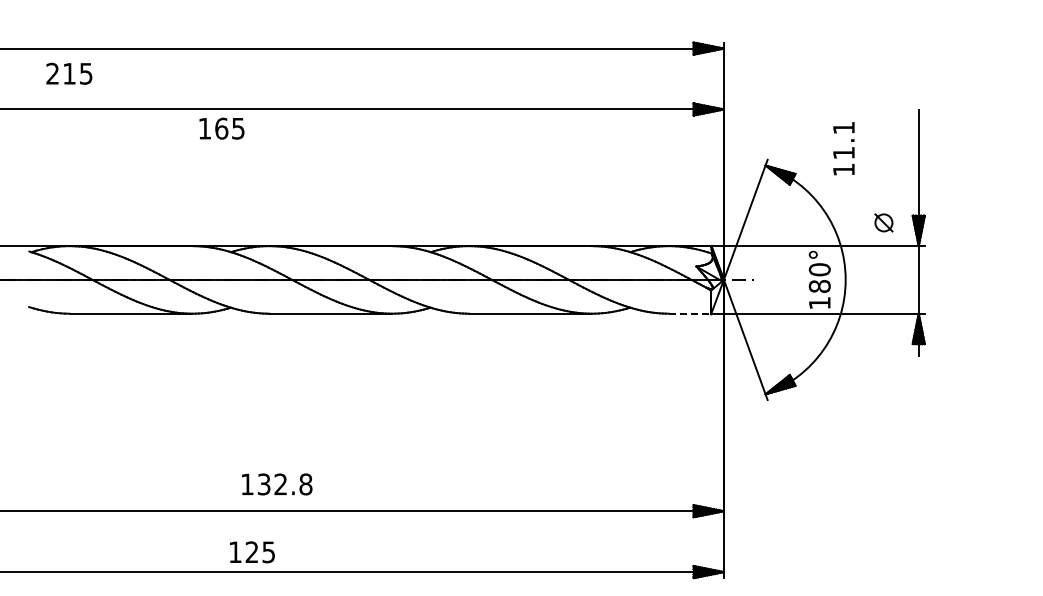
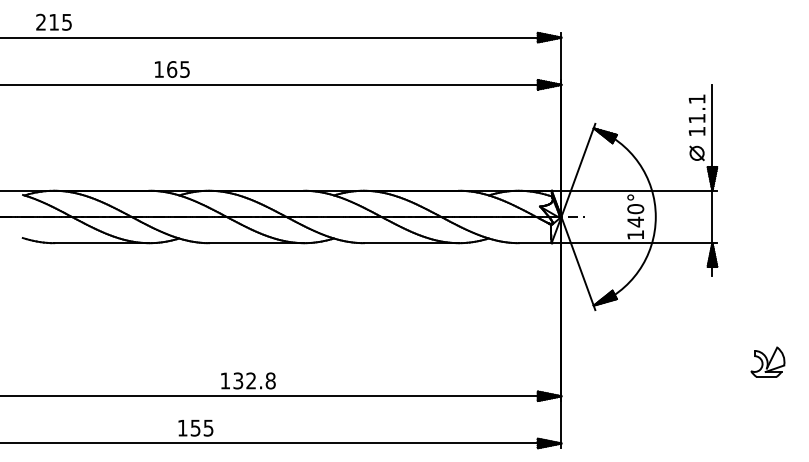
text: (69, 73) -> (54, 22), moved
text: (221, 128) -> (171, 69), moved
text: (843, 148) -> (696, 115), moved
part: (883, 222) -> (696, 153), moved
text: (819, 286) -> (635, 222), 180° -> 140°
line: (690, 313) -> (535, 243), dashed -> solid
part: (990, 466) -> (768, 361), added
text: (277, 484) -> (248, 381), moved
text: (251, 552) -> (195, 428), 125 -> 155

